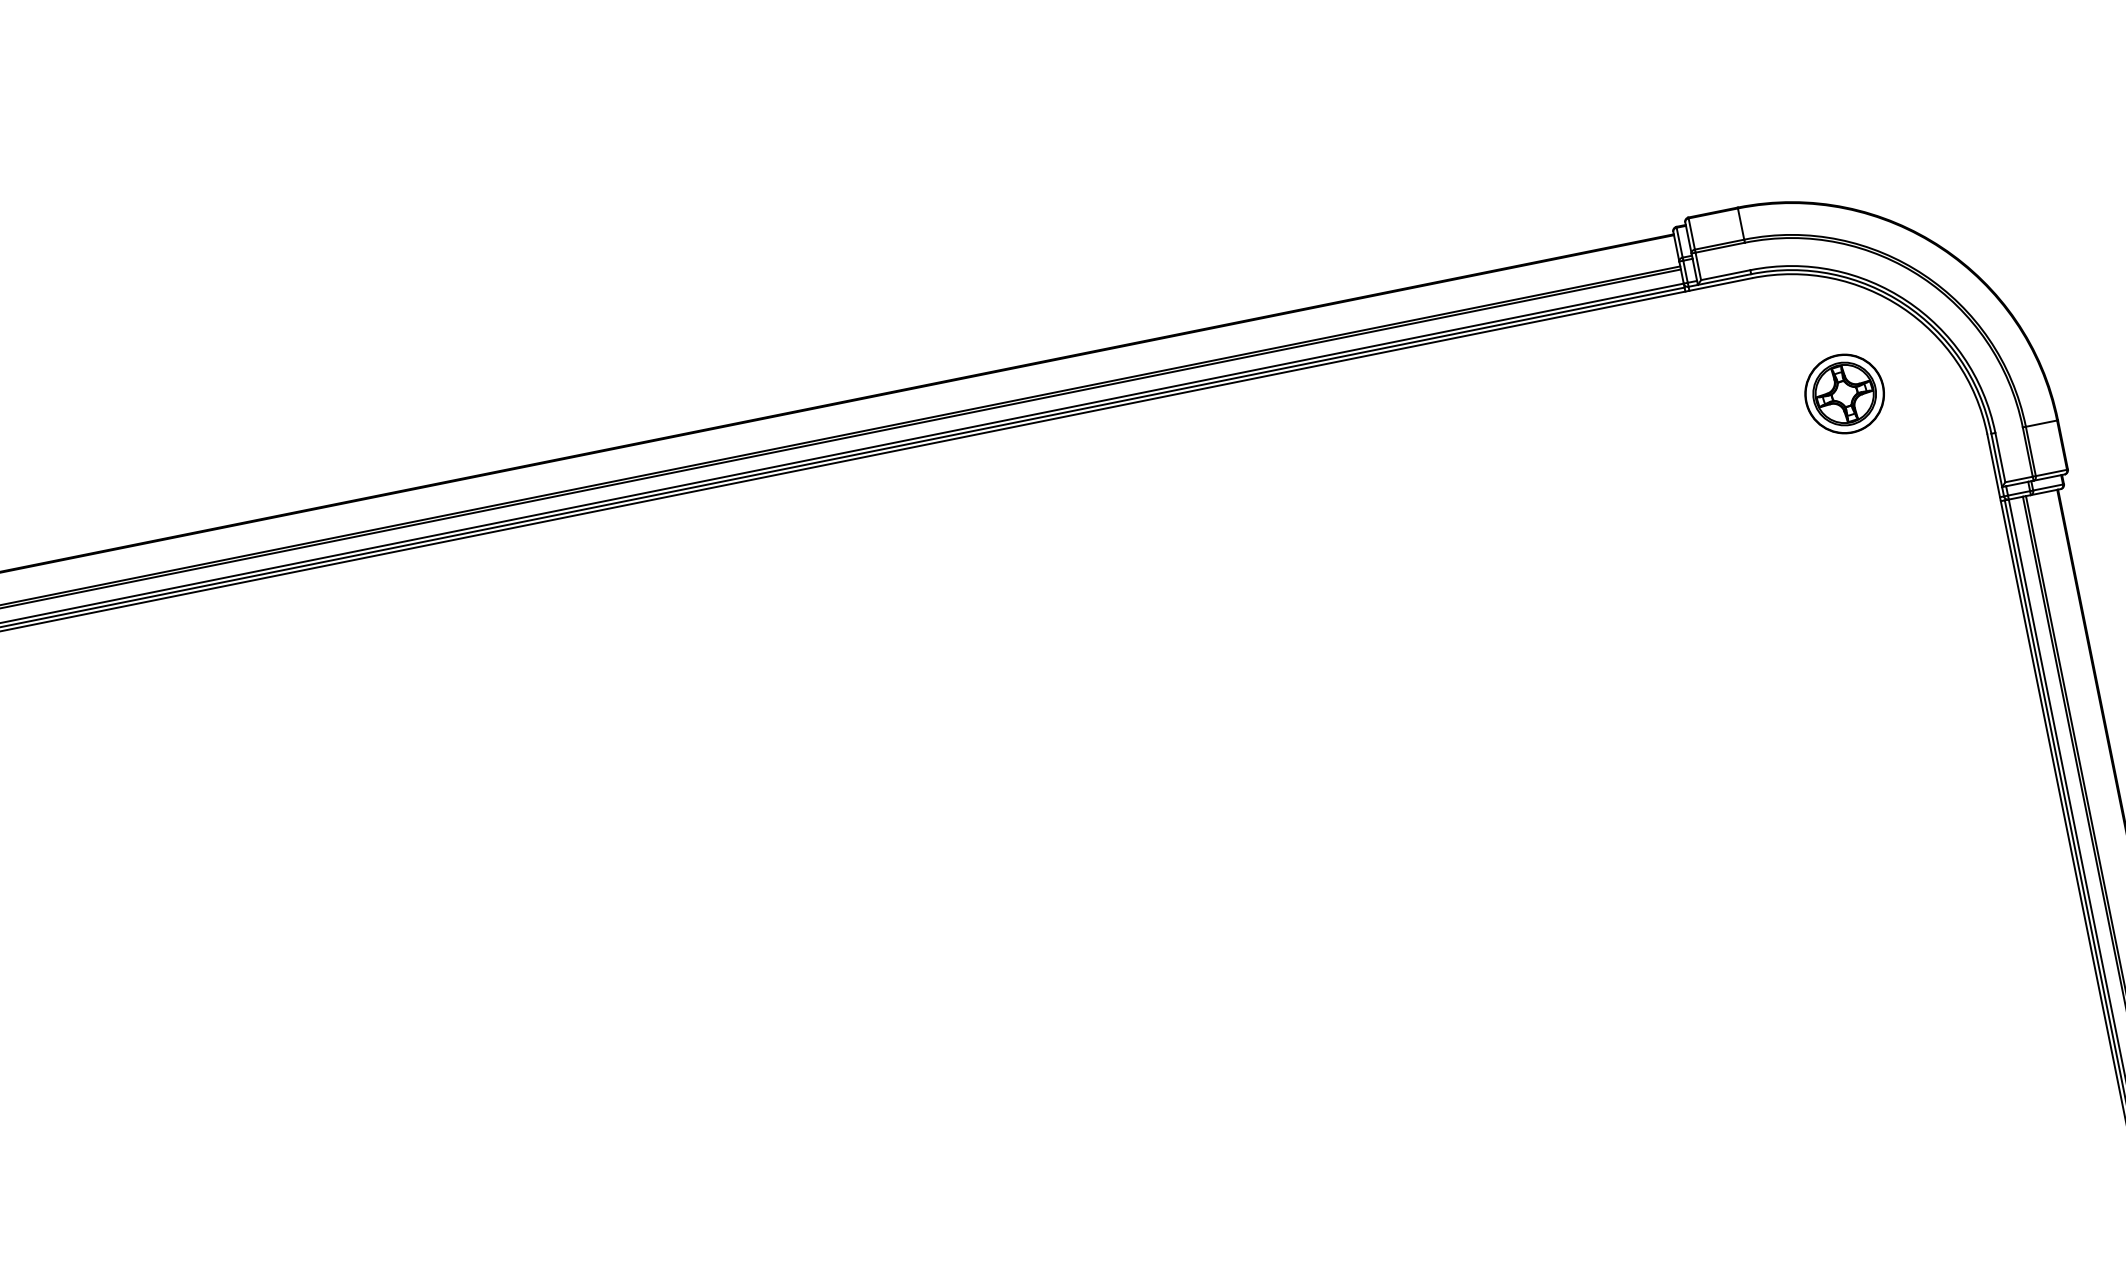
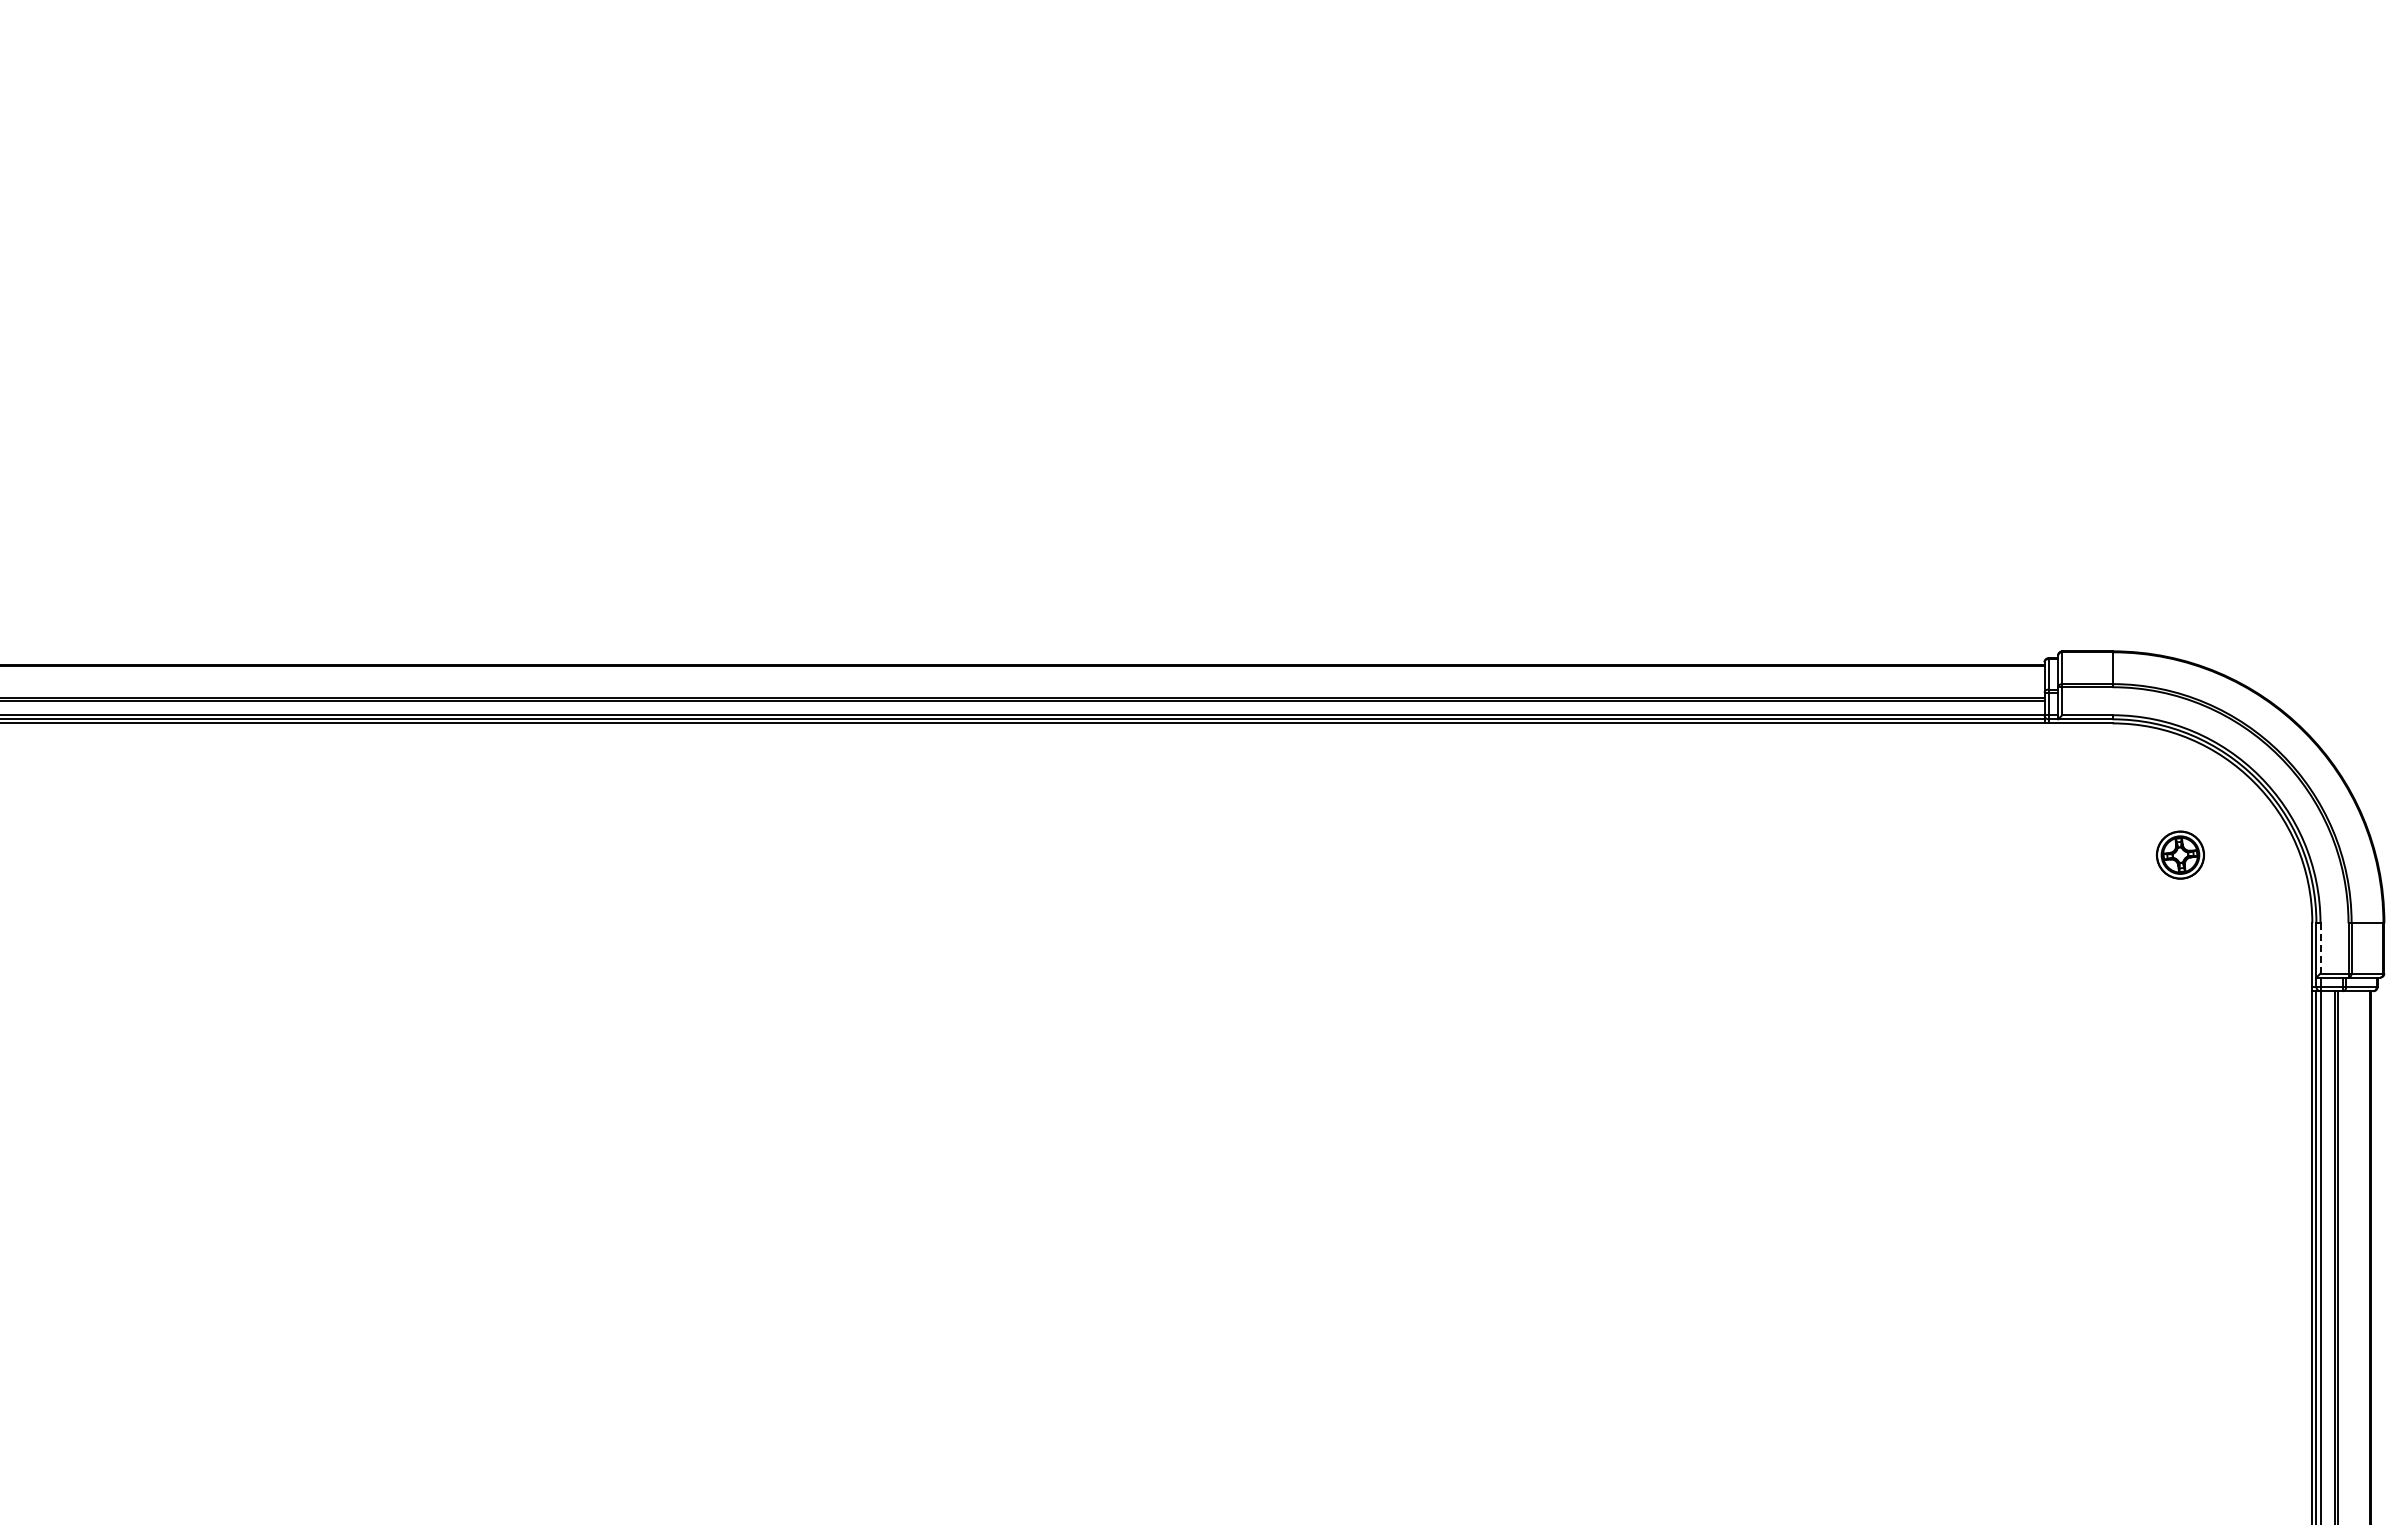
part: (1844, 393) -> (2180, 854), size x0.6
line: (2000, 456) -> (2320, 947), solid -> dashed

